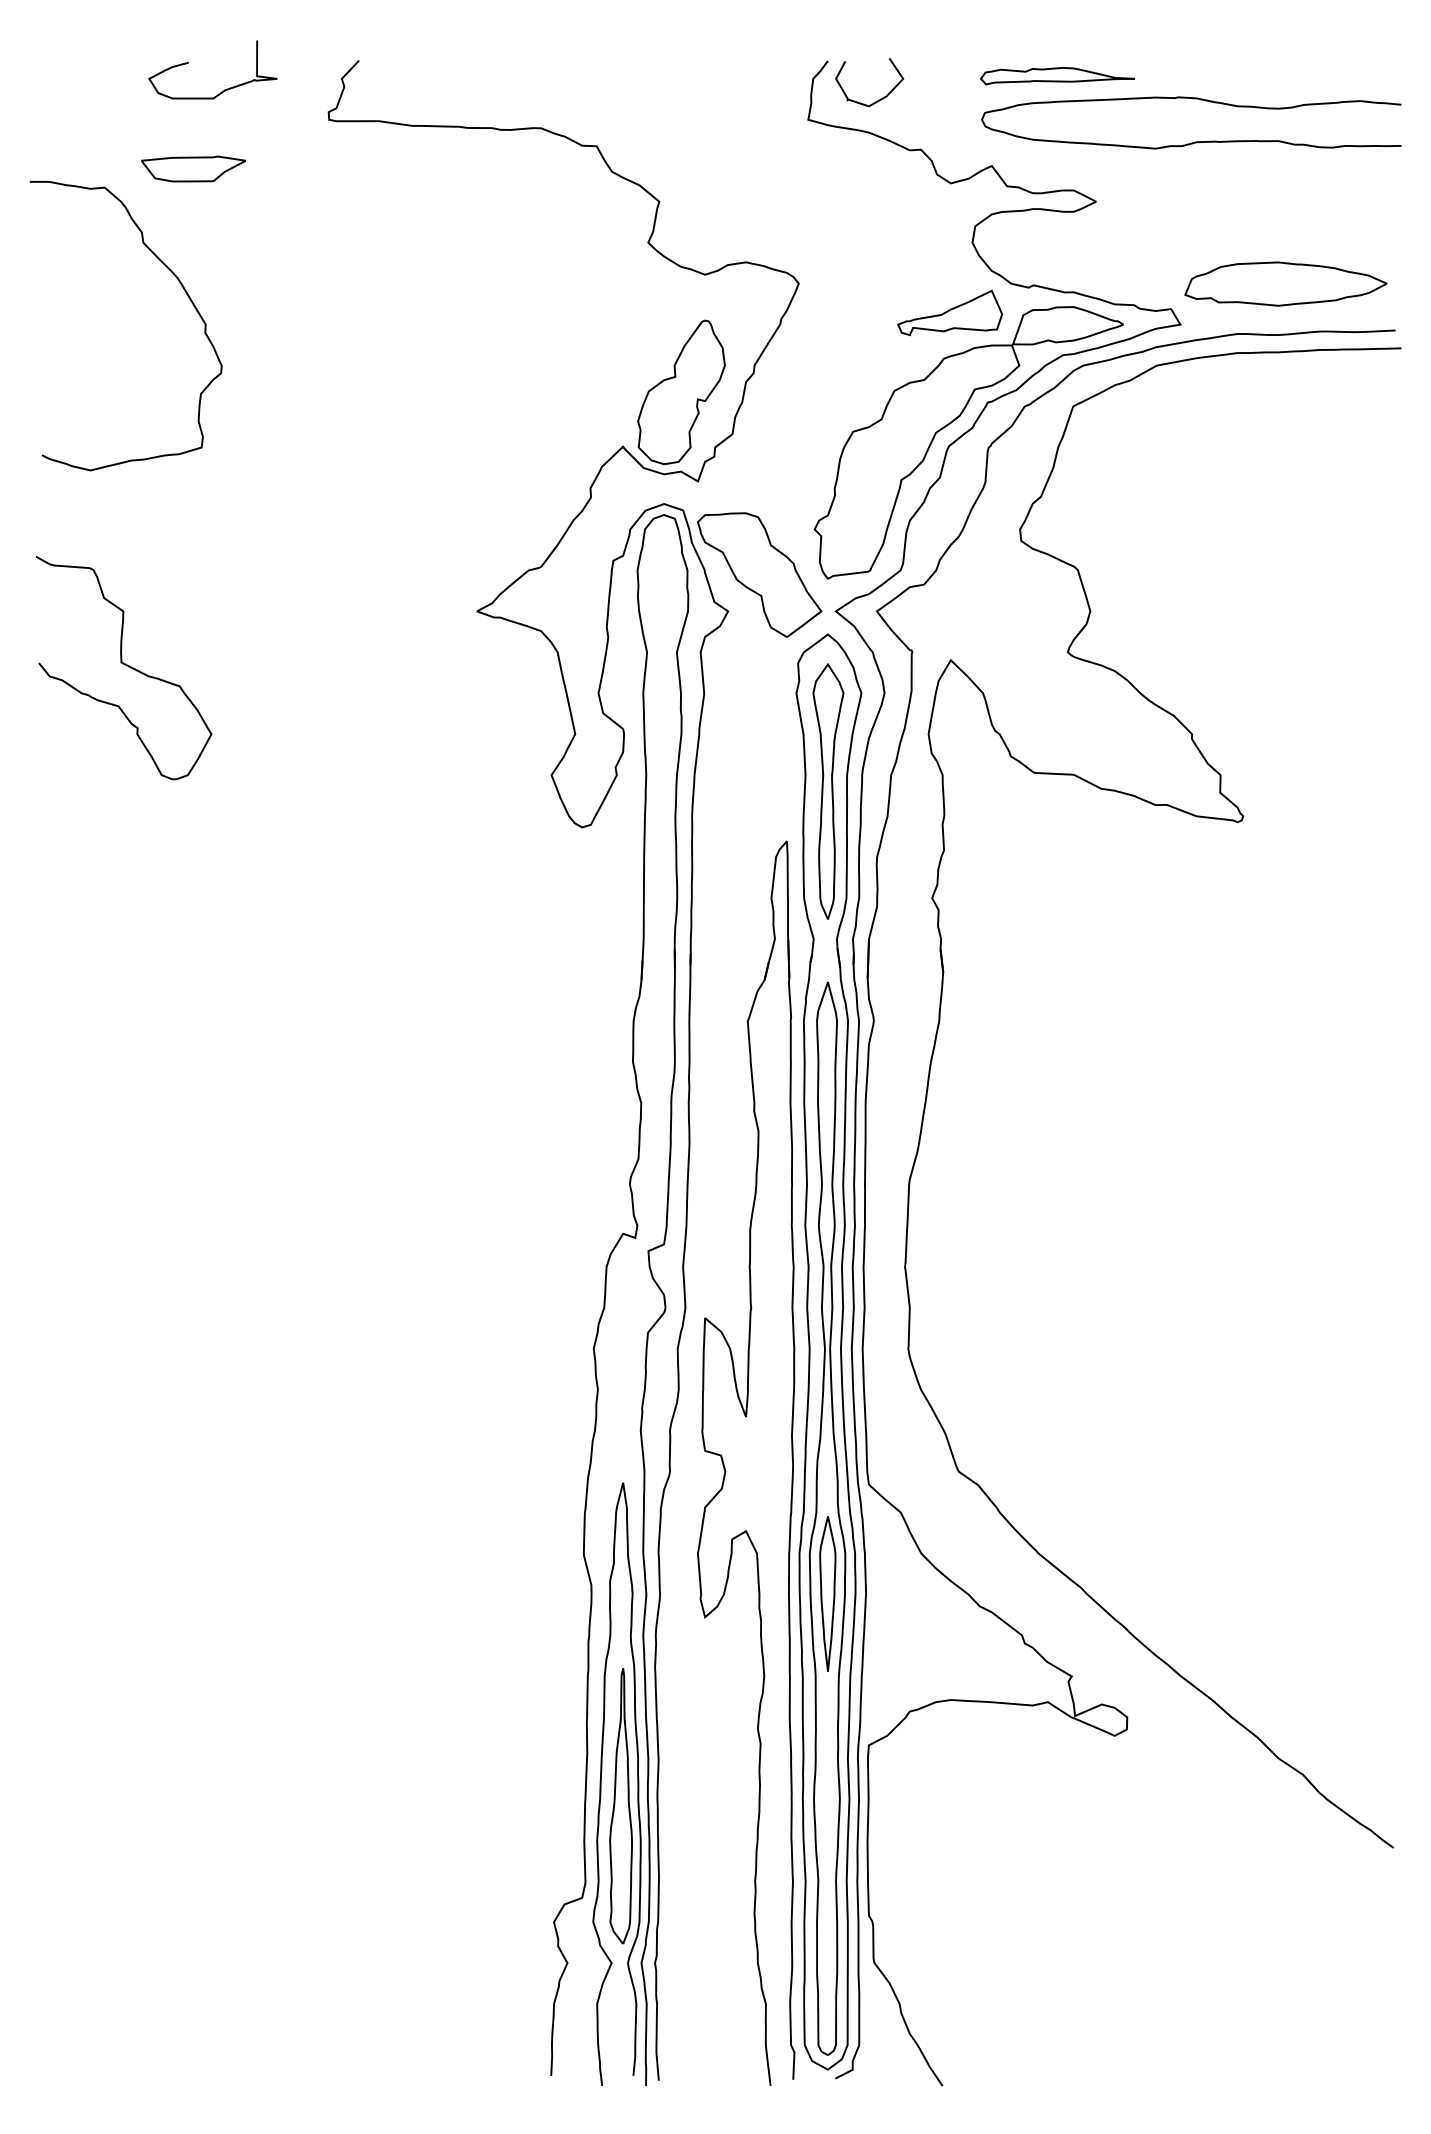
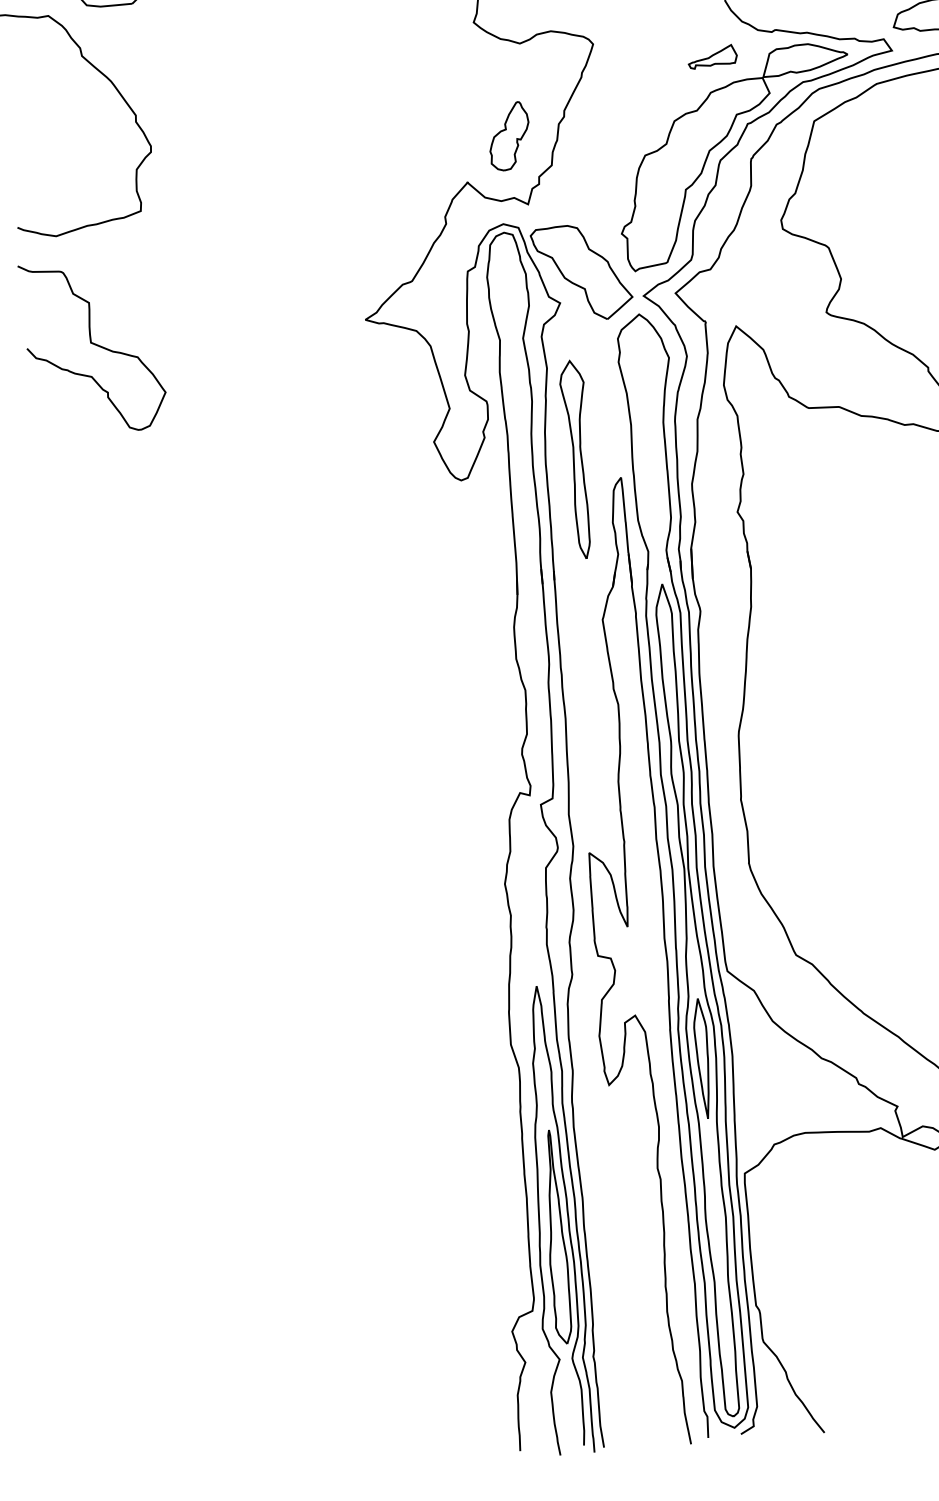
part: (950, 312) -> (712, 56), size x0.6
part: (681, 392) -> (509, 136), size x0.6
curve: (124, 665) -> (93, 344), moved
part: (828, 791) -> (578, 459), moved

